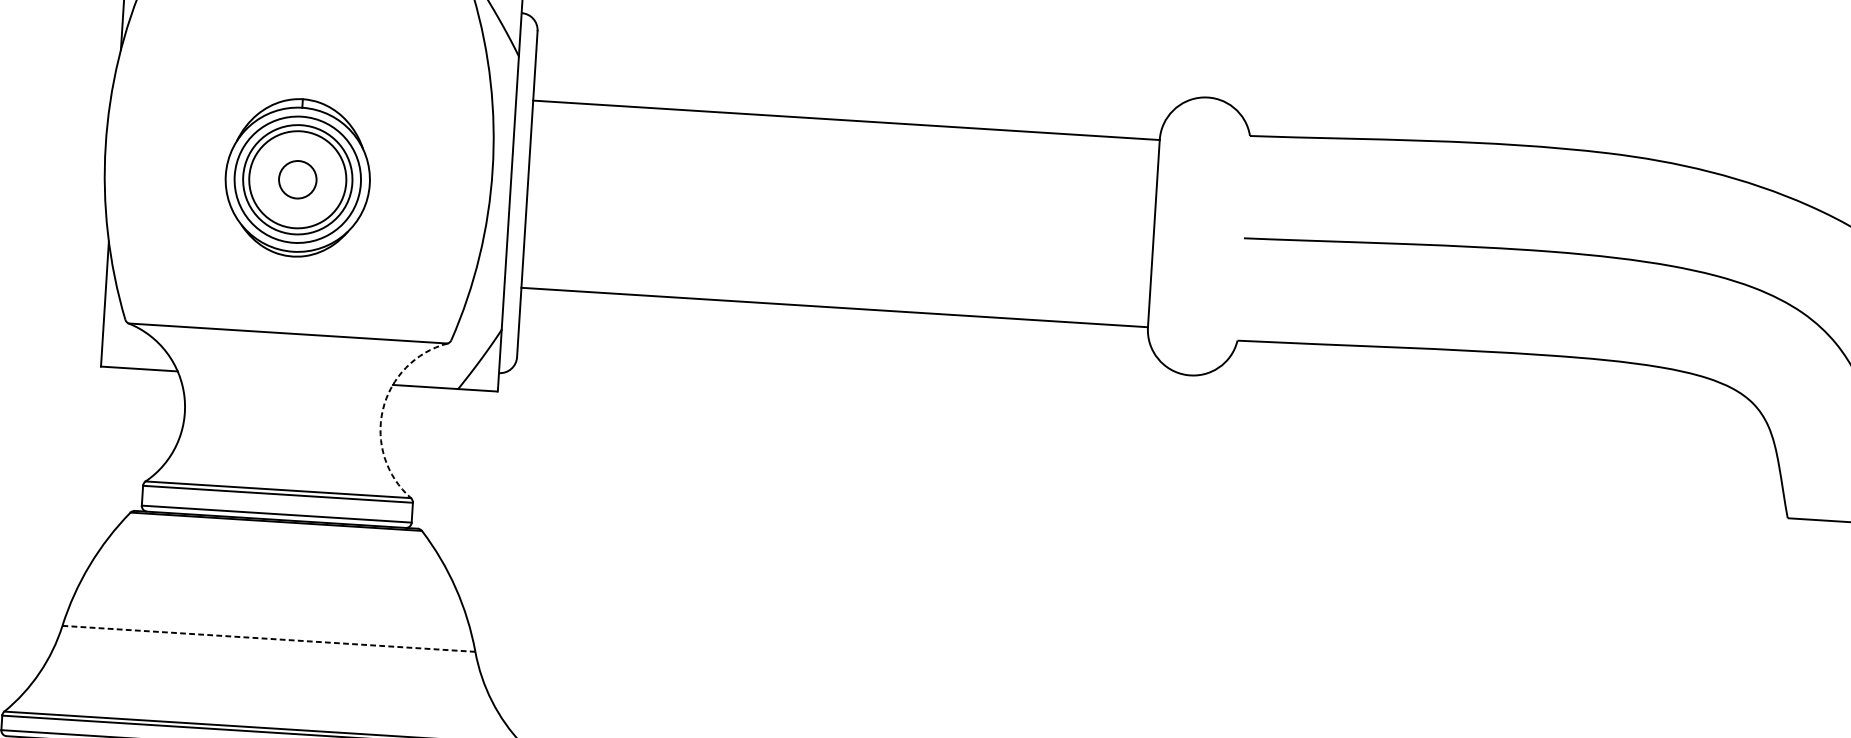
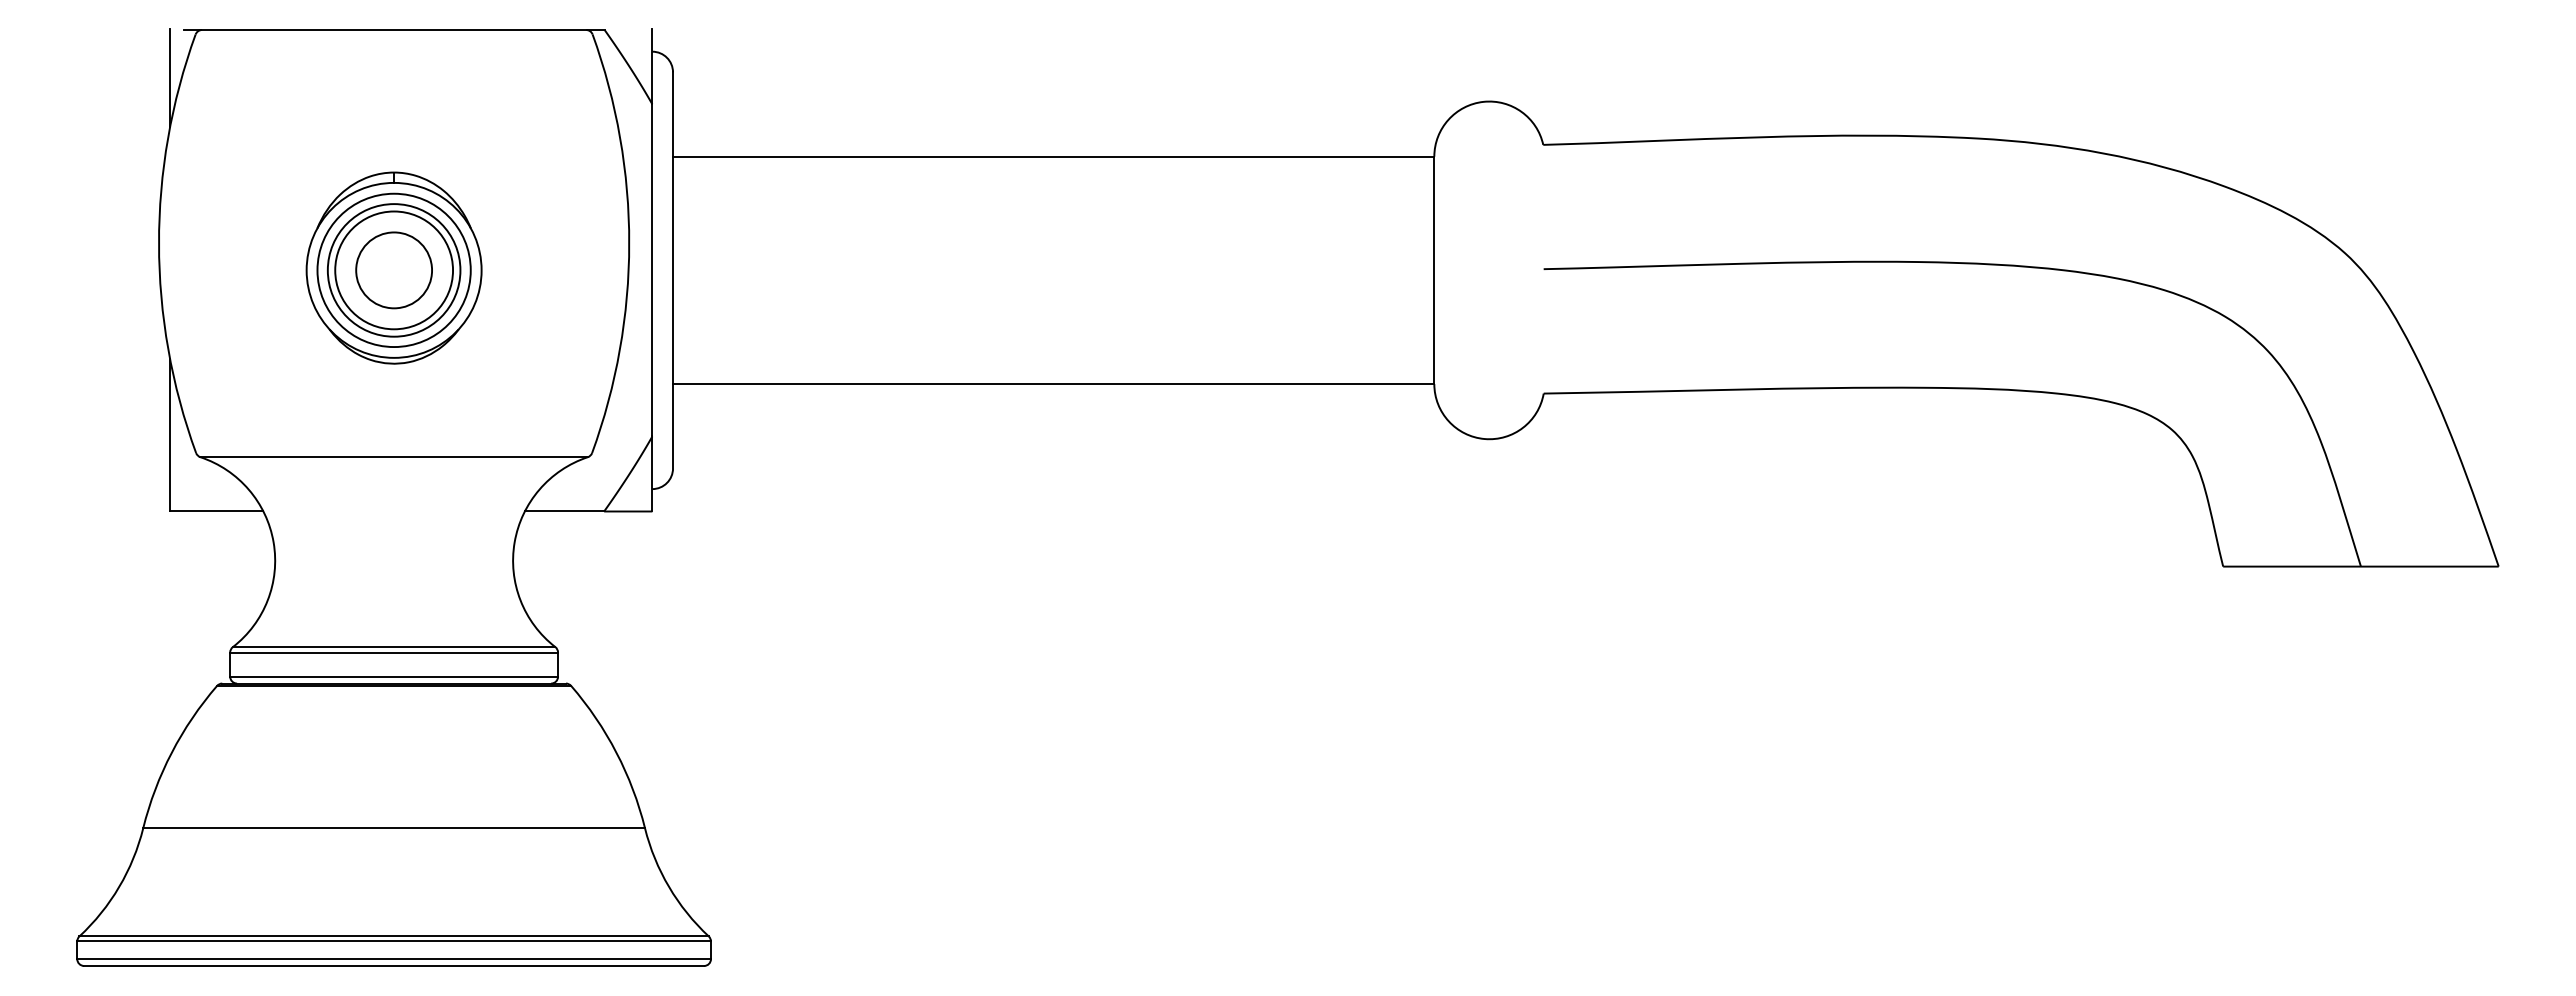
circle: (298, 179) -> (394, 270), size x1.67
arc: (382, 409) -> (514, 542), dashed -> solid
line: (269, 639) -> (394, 828), dashed -> solid

